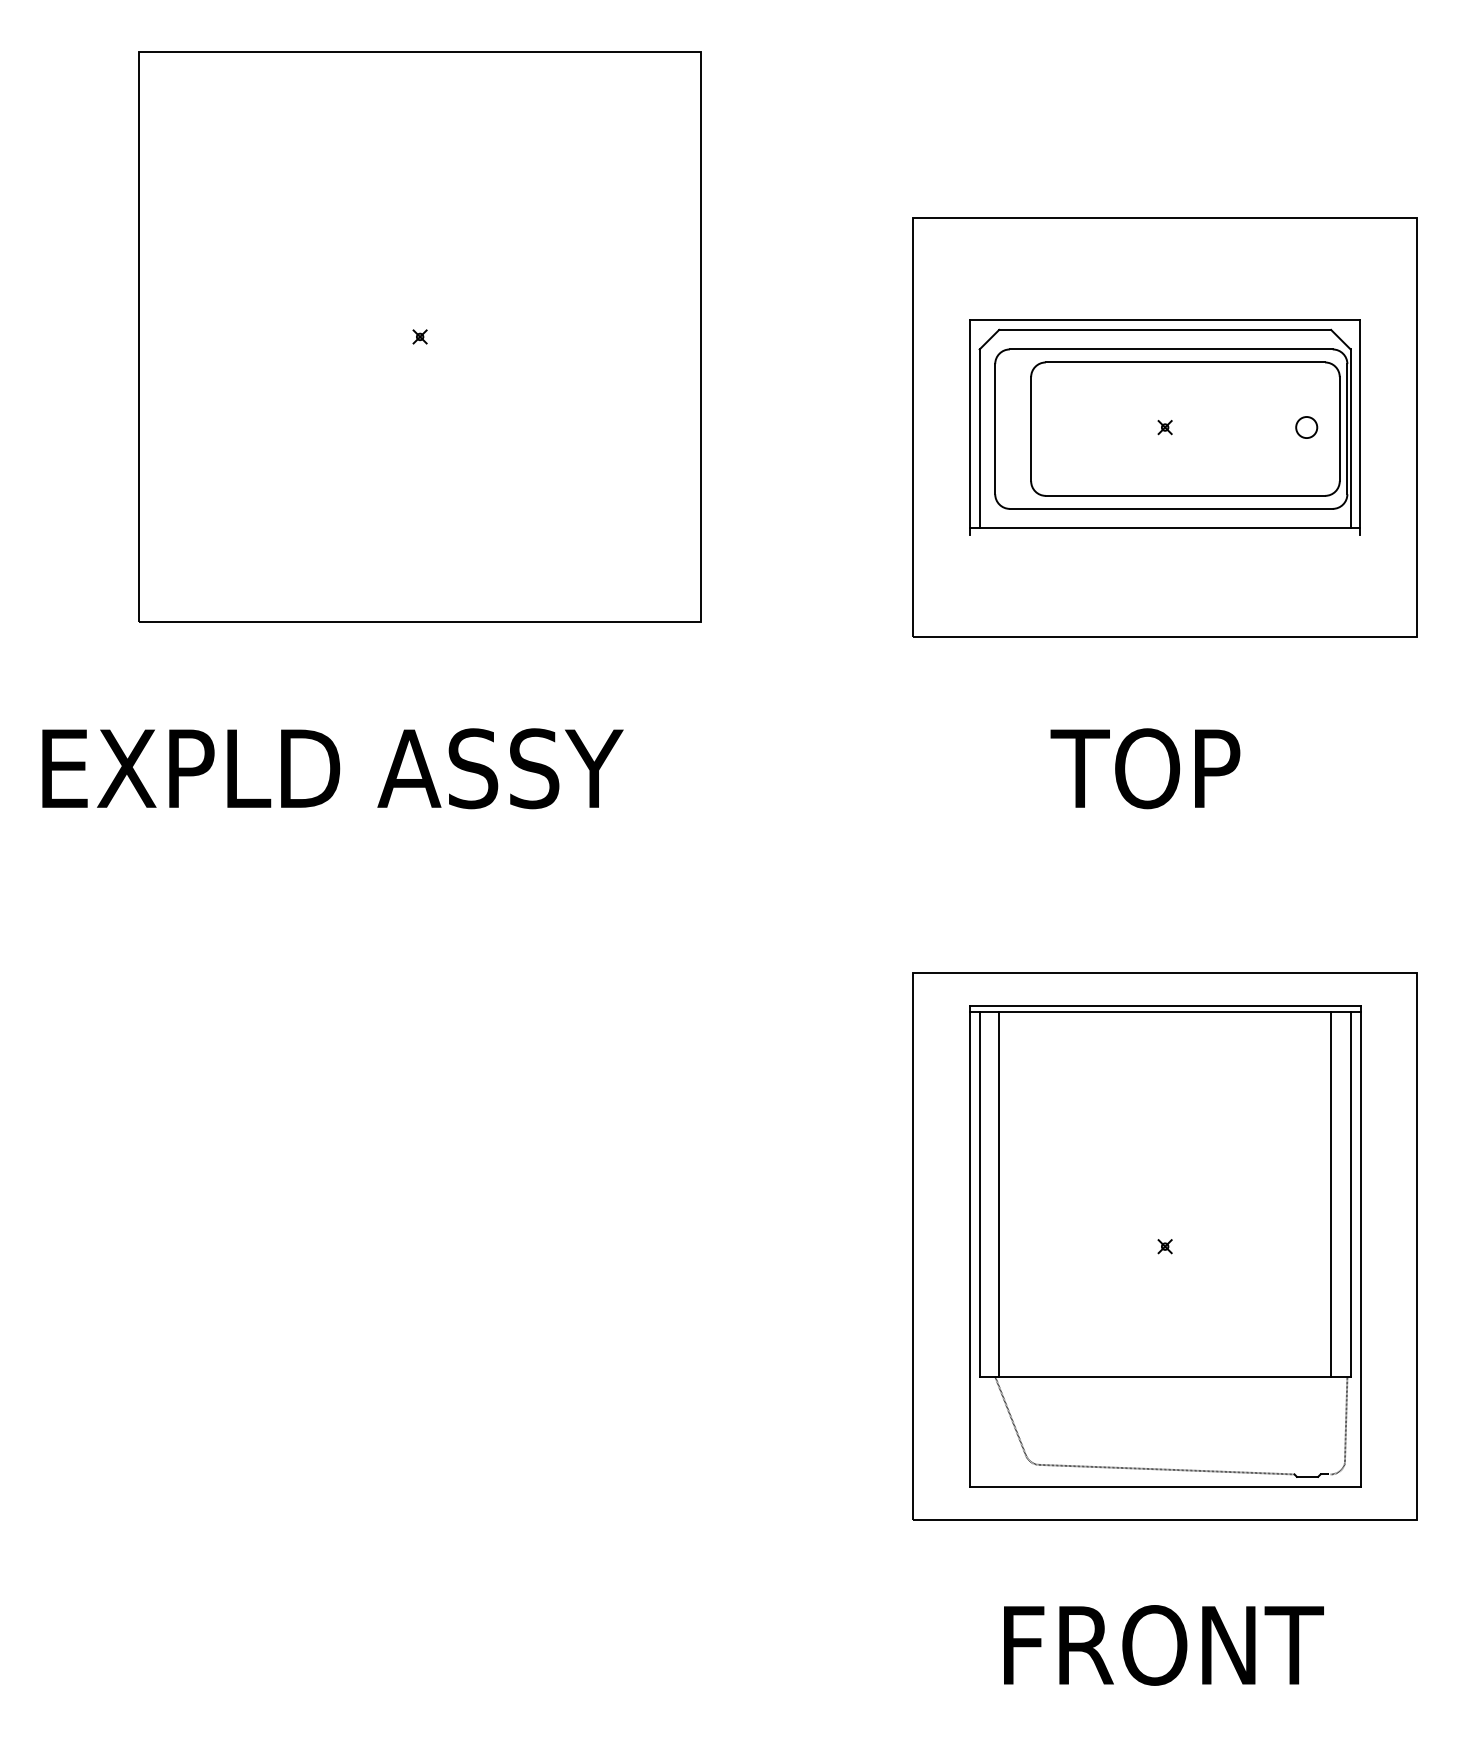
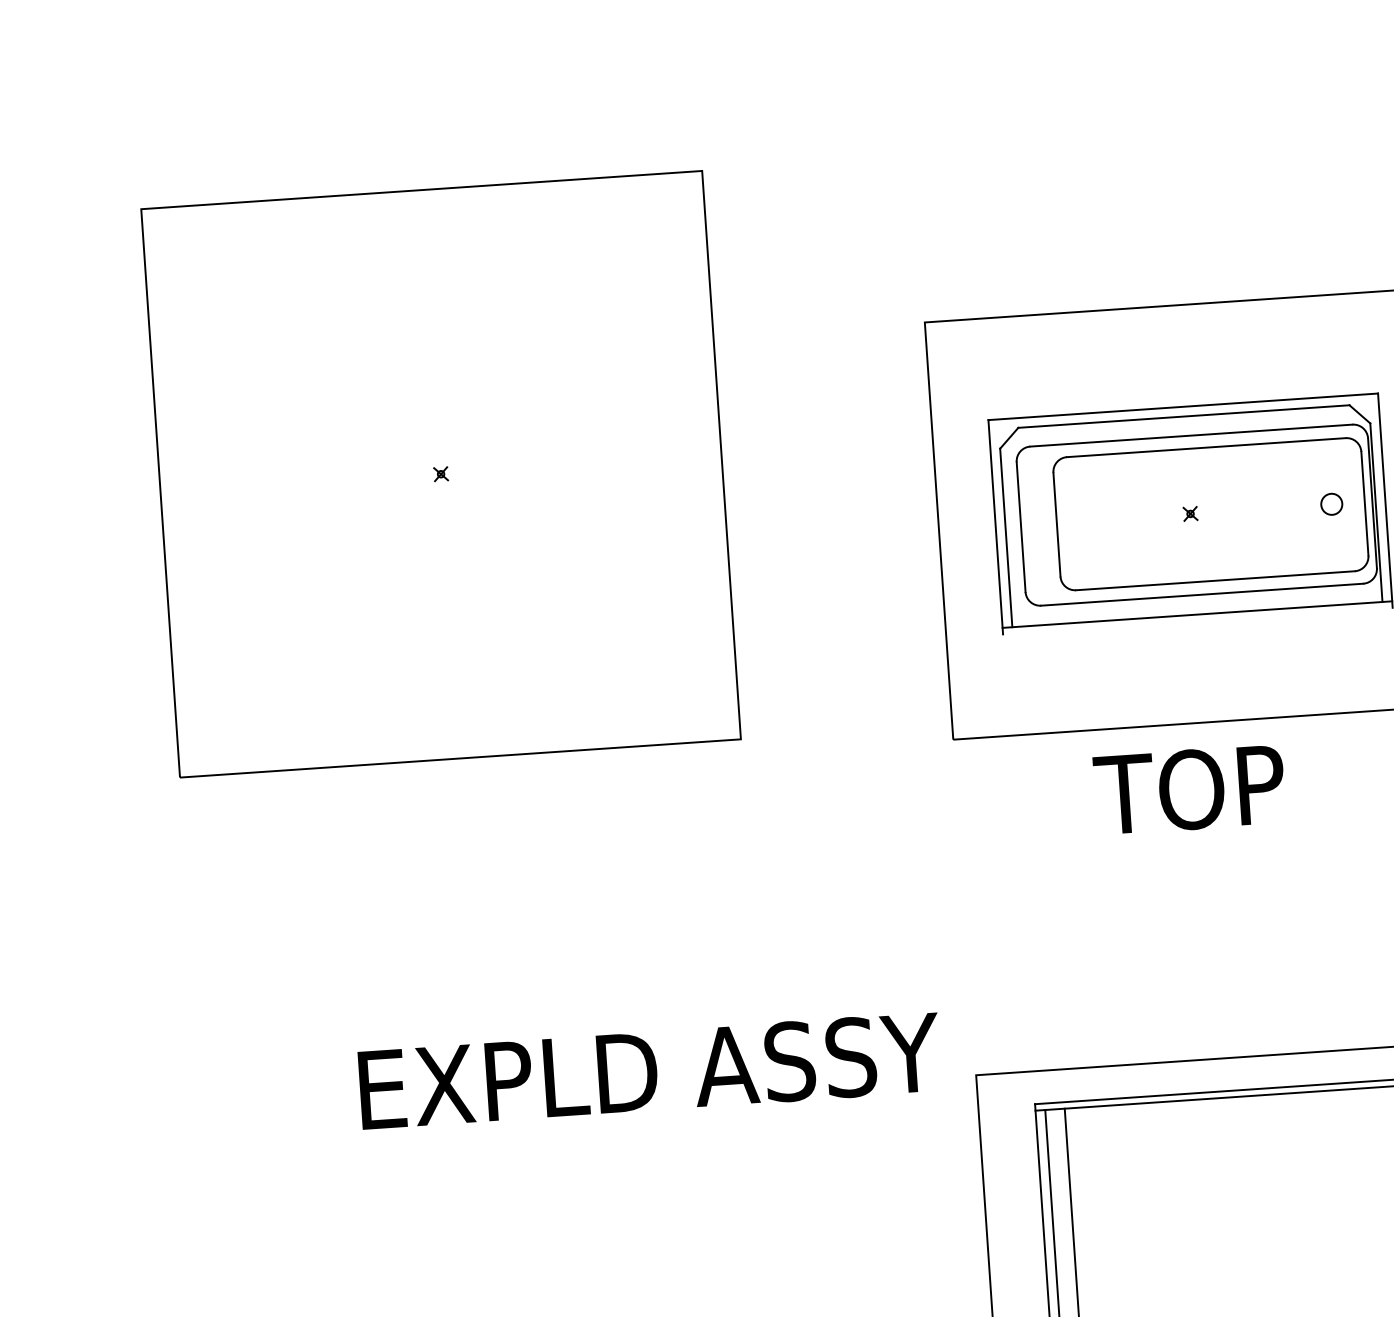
text: (332, 768) -> (649, 1071), moved
text: (1145, 768) -> (1189, 789), moved

